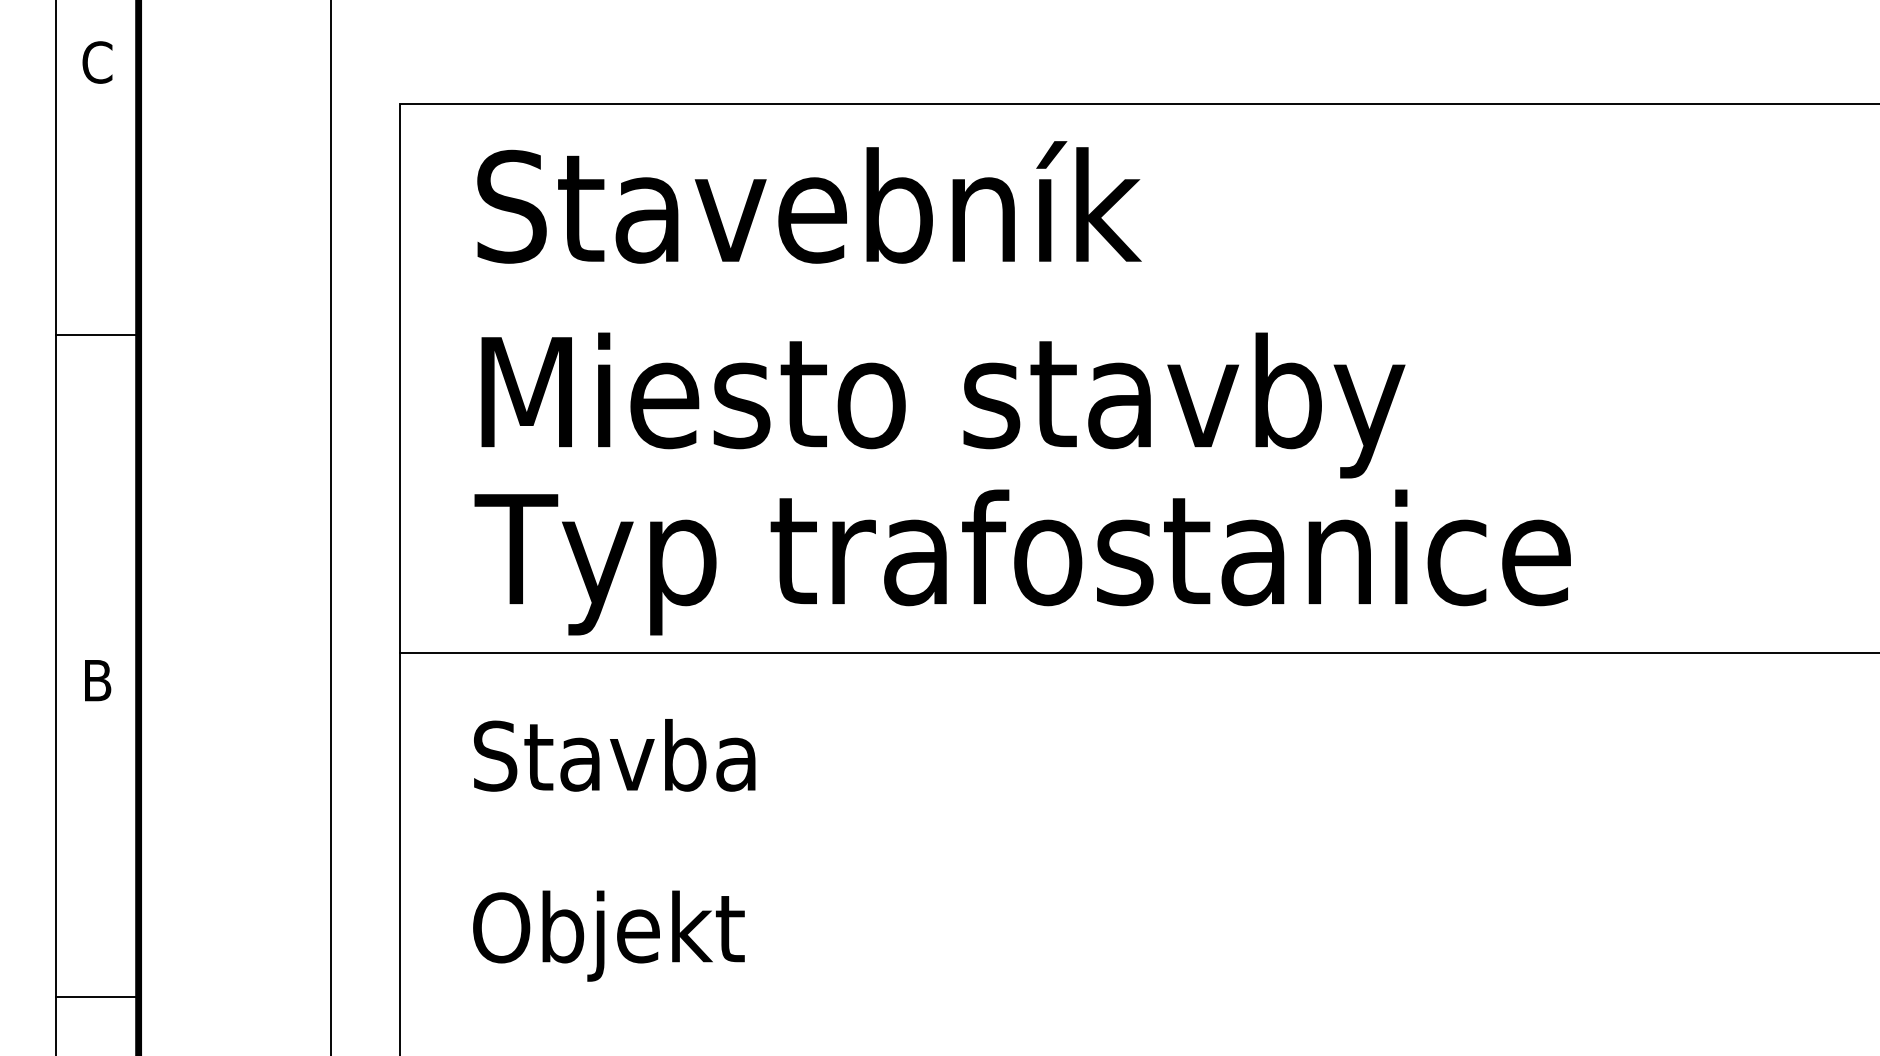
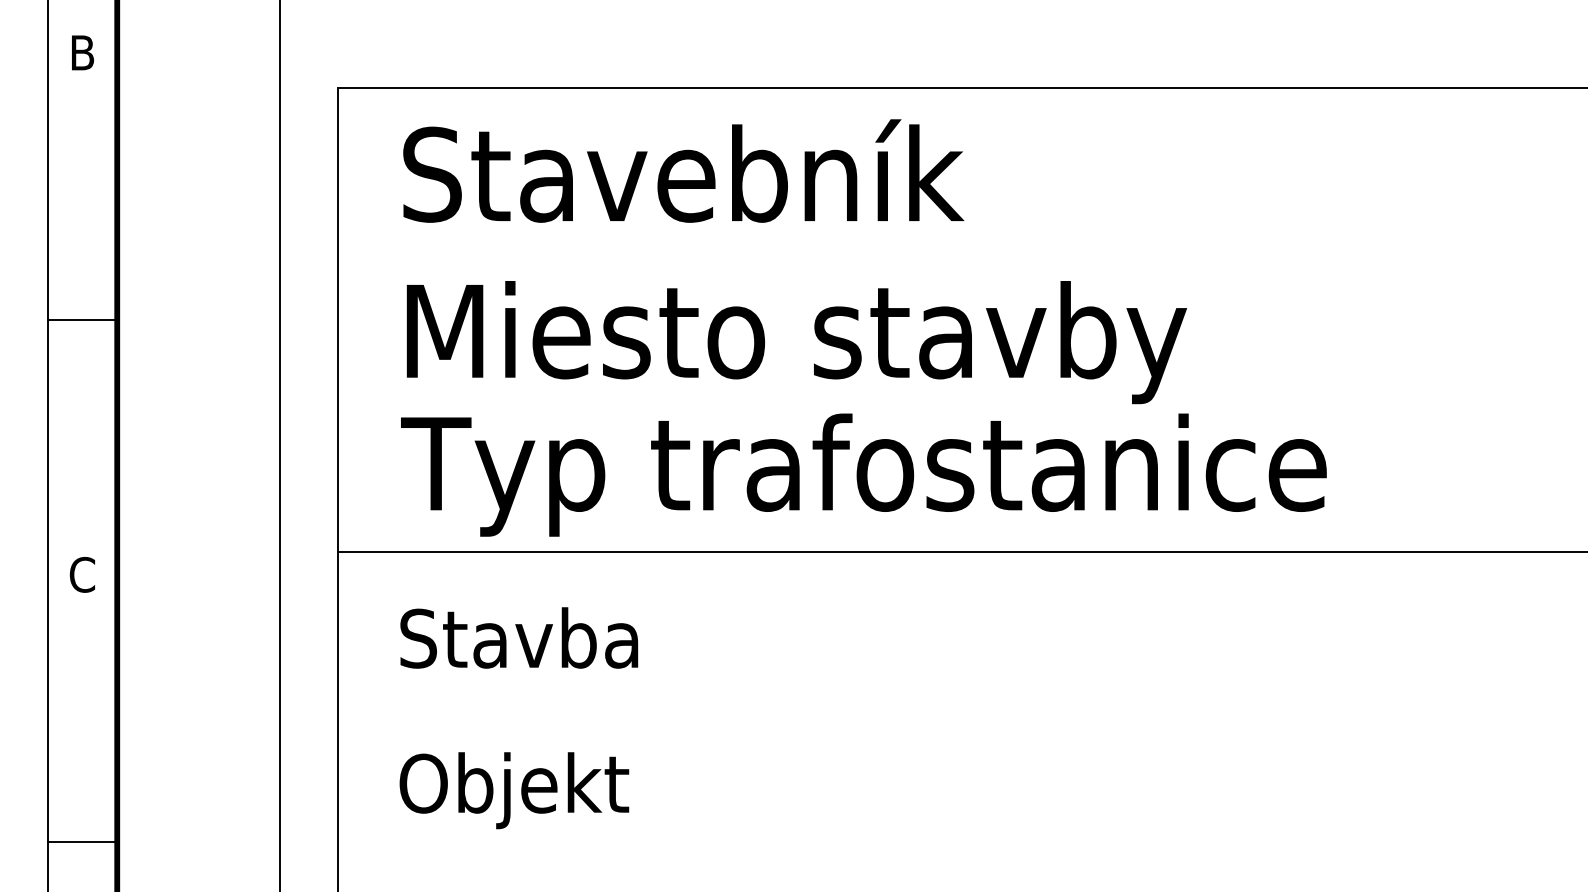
text: (97, 62) -> (82, 52), C -> B
line: (97, 334) -> (82, 319), moved
text: (97, 680) -> (82, 574), B -> C

